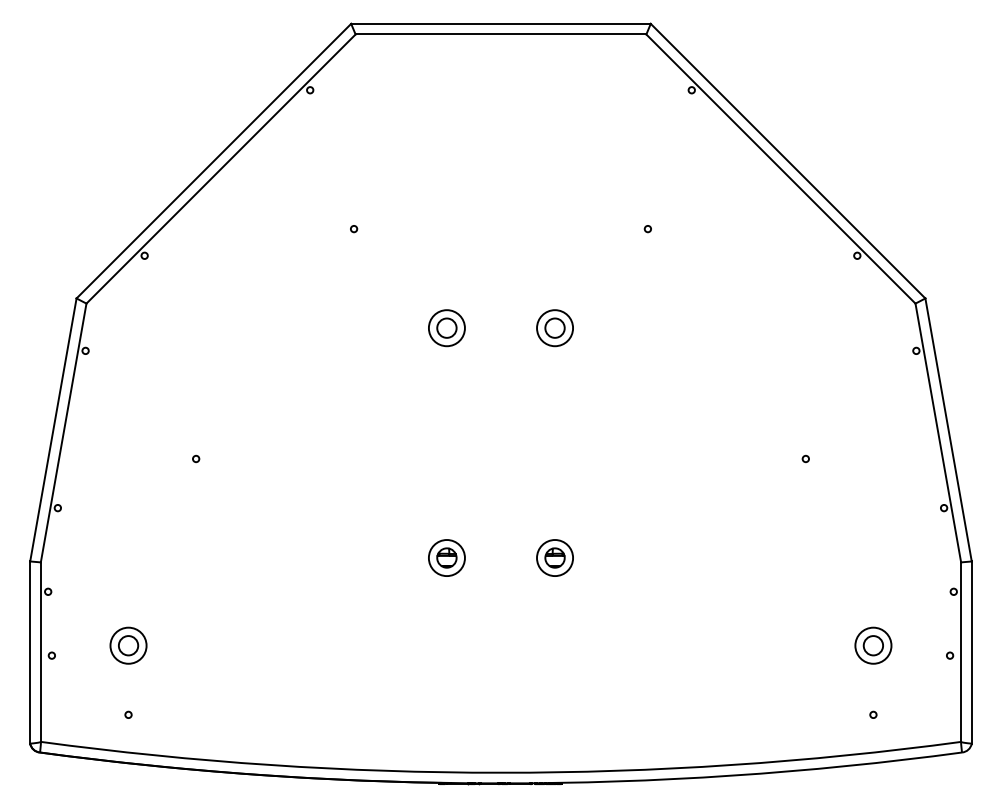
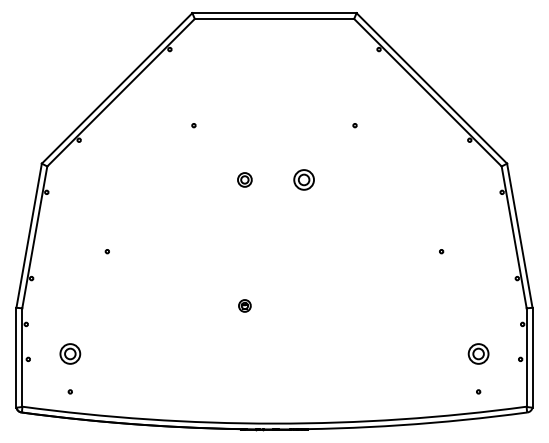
part: (446, 327) -> (244, 179), size x0.7
part: (446, 557) -> (244, 305), size x0.6
part: (553, 557) -> (303, 305), removed

